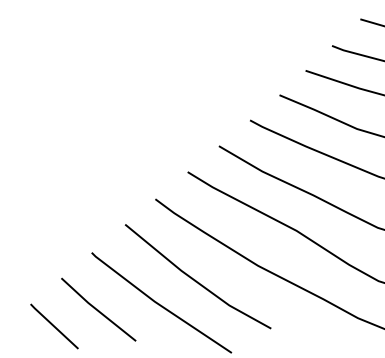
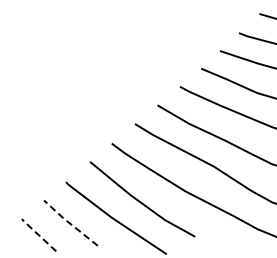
line: (96, 310) -> (69, 223), solid -> dashed
line: (53, 325) -> (38, 234), solid -> dashed

